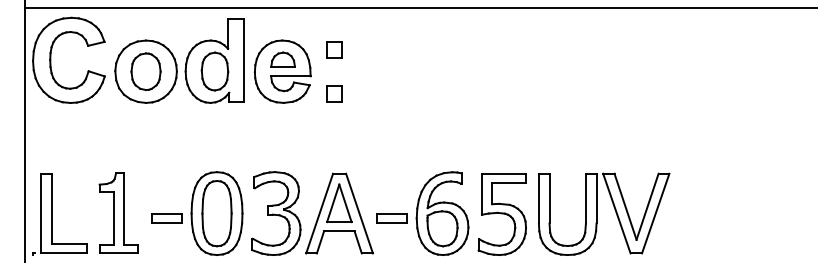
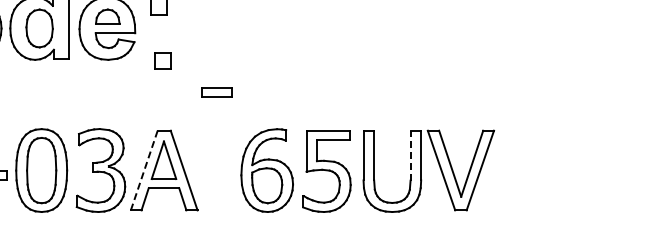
part: (334, 93) -> (163, 60), moved
line: (585, 198) -> (410, 155), solid -> dashed
line: (319, 213) -> (144, 170), solid -> dashed
part: (391, 218) -> (216, 92), moved

